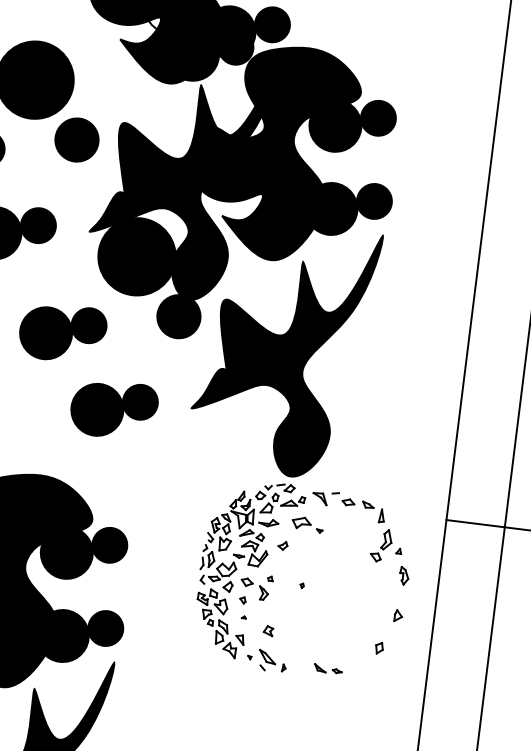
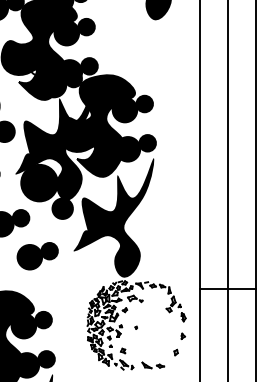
part: (328, 669) -> (153, 365), size x1.67

